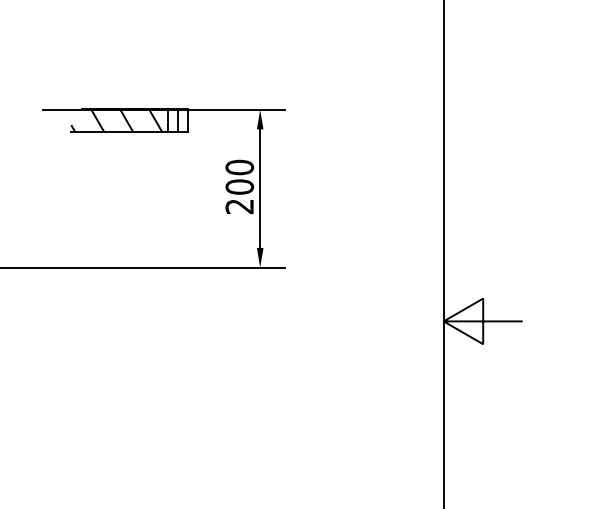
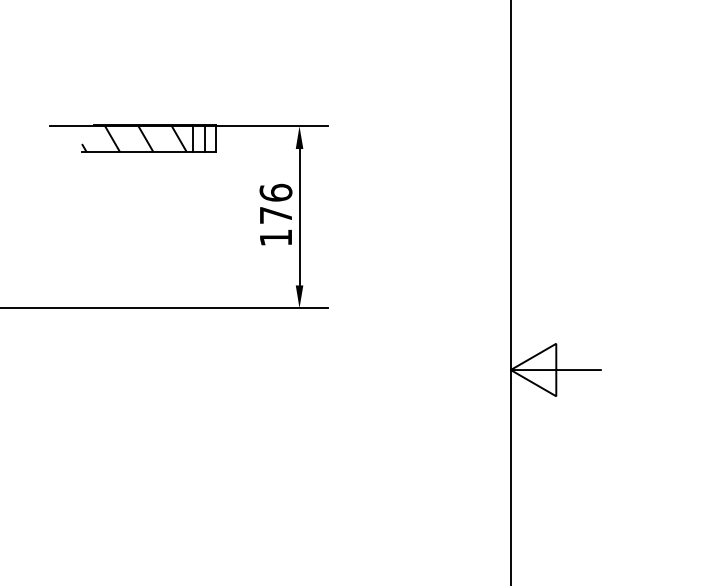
text: (239, 186) -> (275, 214), 200 -> 176

